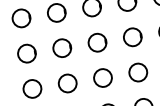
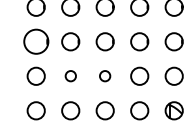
circle: (26, 53) -> (35, 41), size x1.4
circle: (102, 77) -> (104, 75), size x0.6
circle: (67, 82) -> (70, 75), size x0.6

